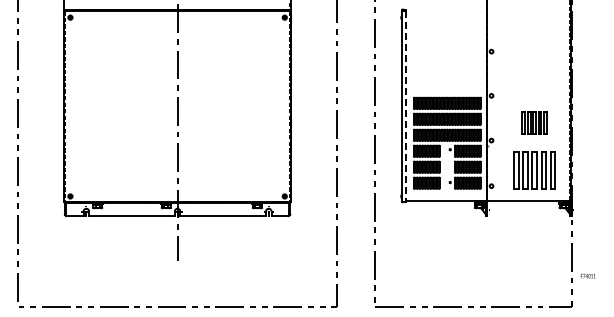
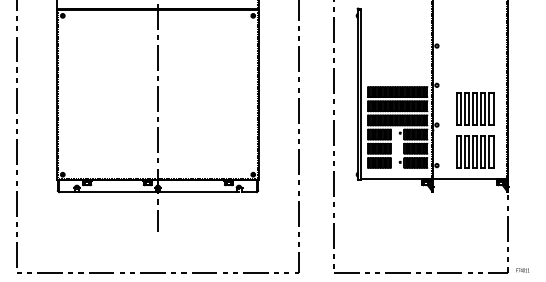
line: (406, 106) -> (361, 94), dashed -> solid
part: (534, 122) -> (475, 109), size x1.67
text: (587, 275) -> (522, 269), moved

